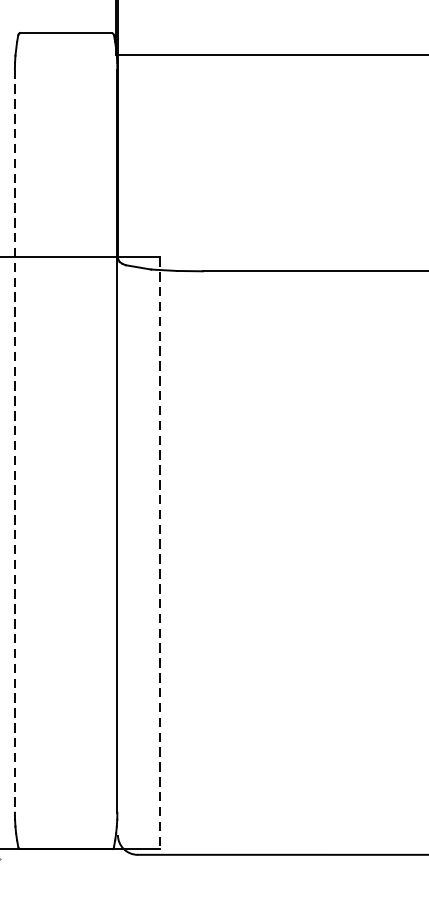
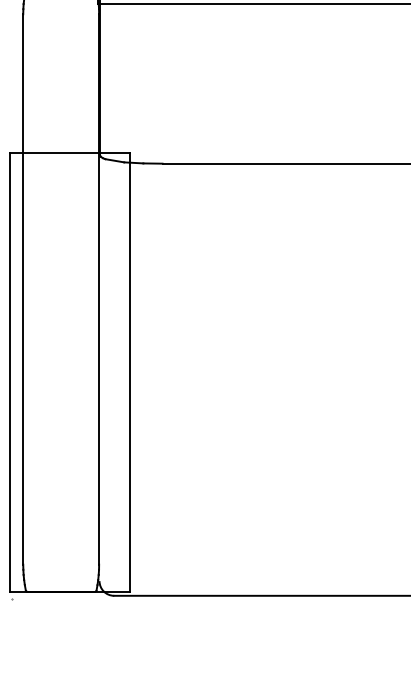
line: (15, 441) -> (23, 289), dashed -> solid
line: (159, 554) -> (130, 373), dashed -> solid

